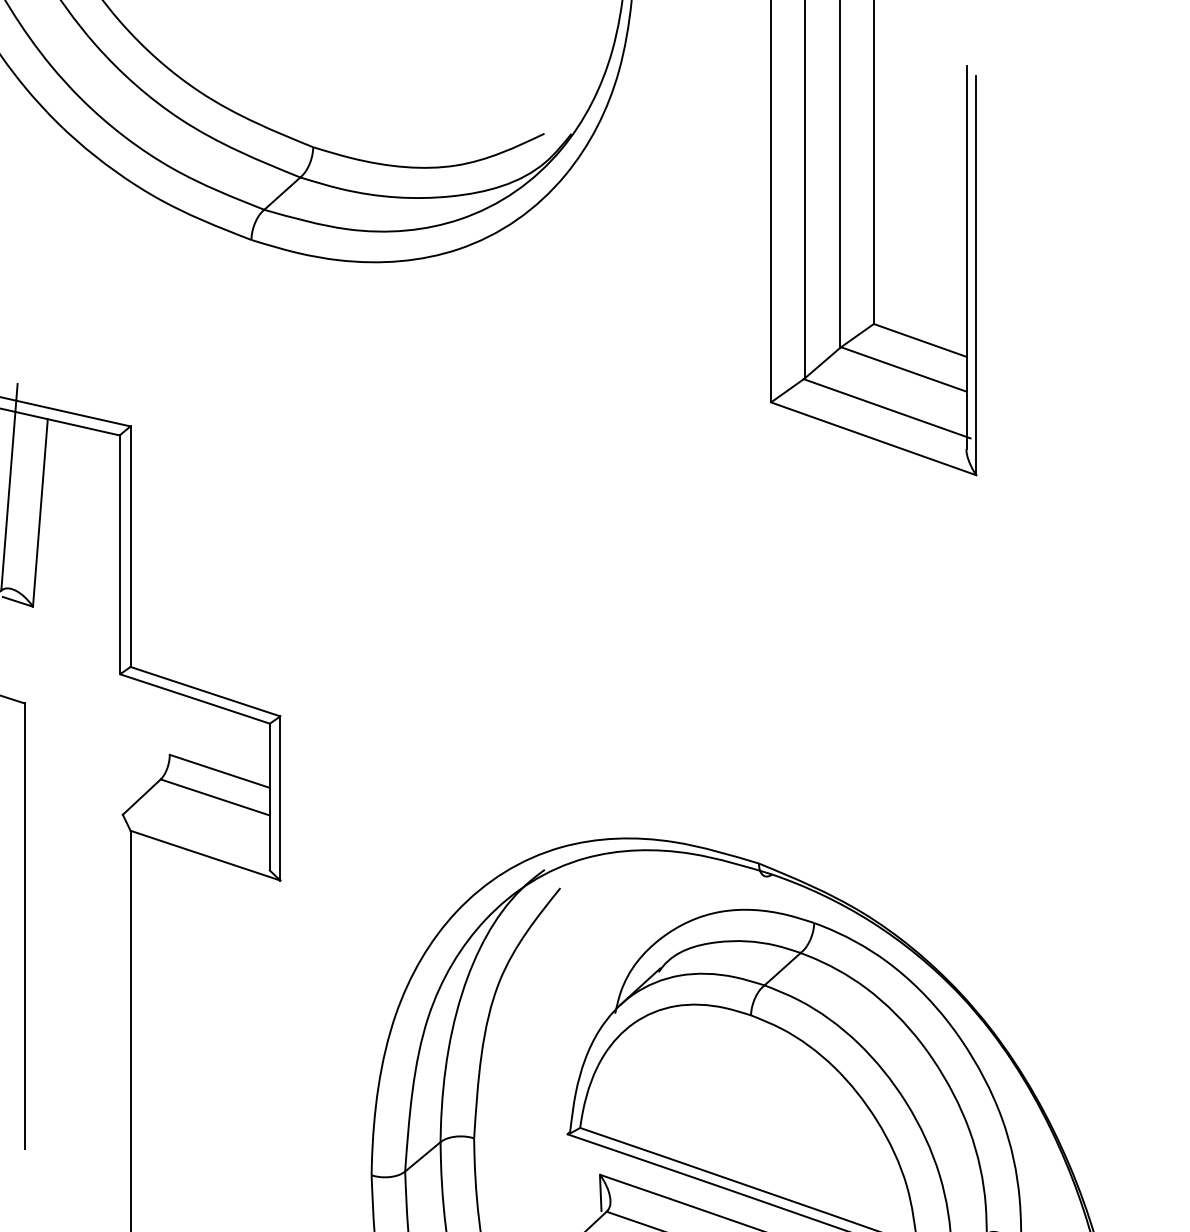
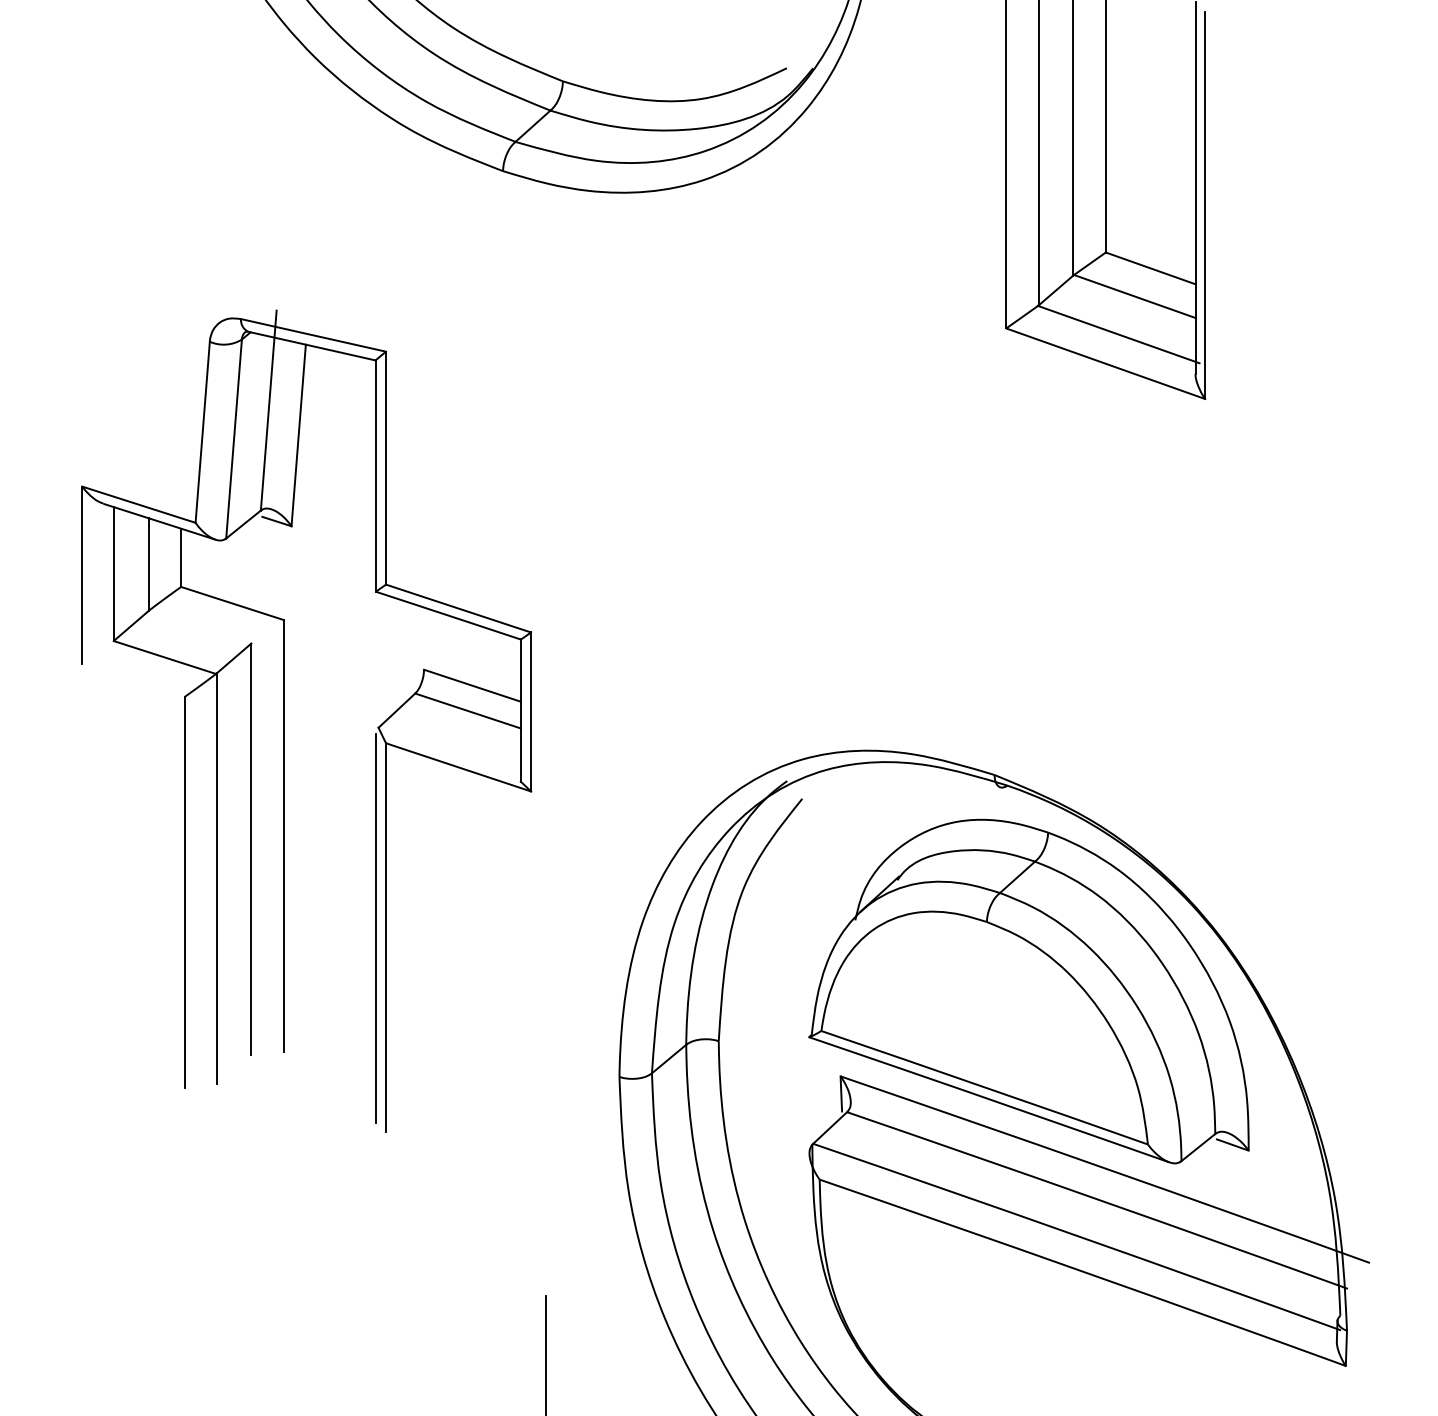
line: (119, 1021) -> (375, 927), added

